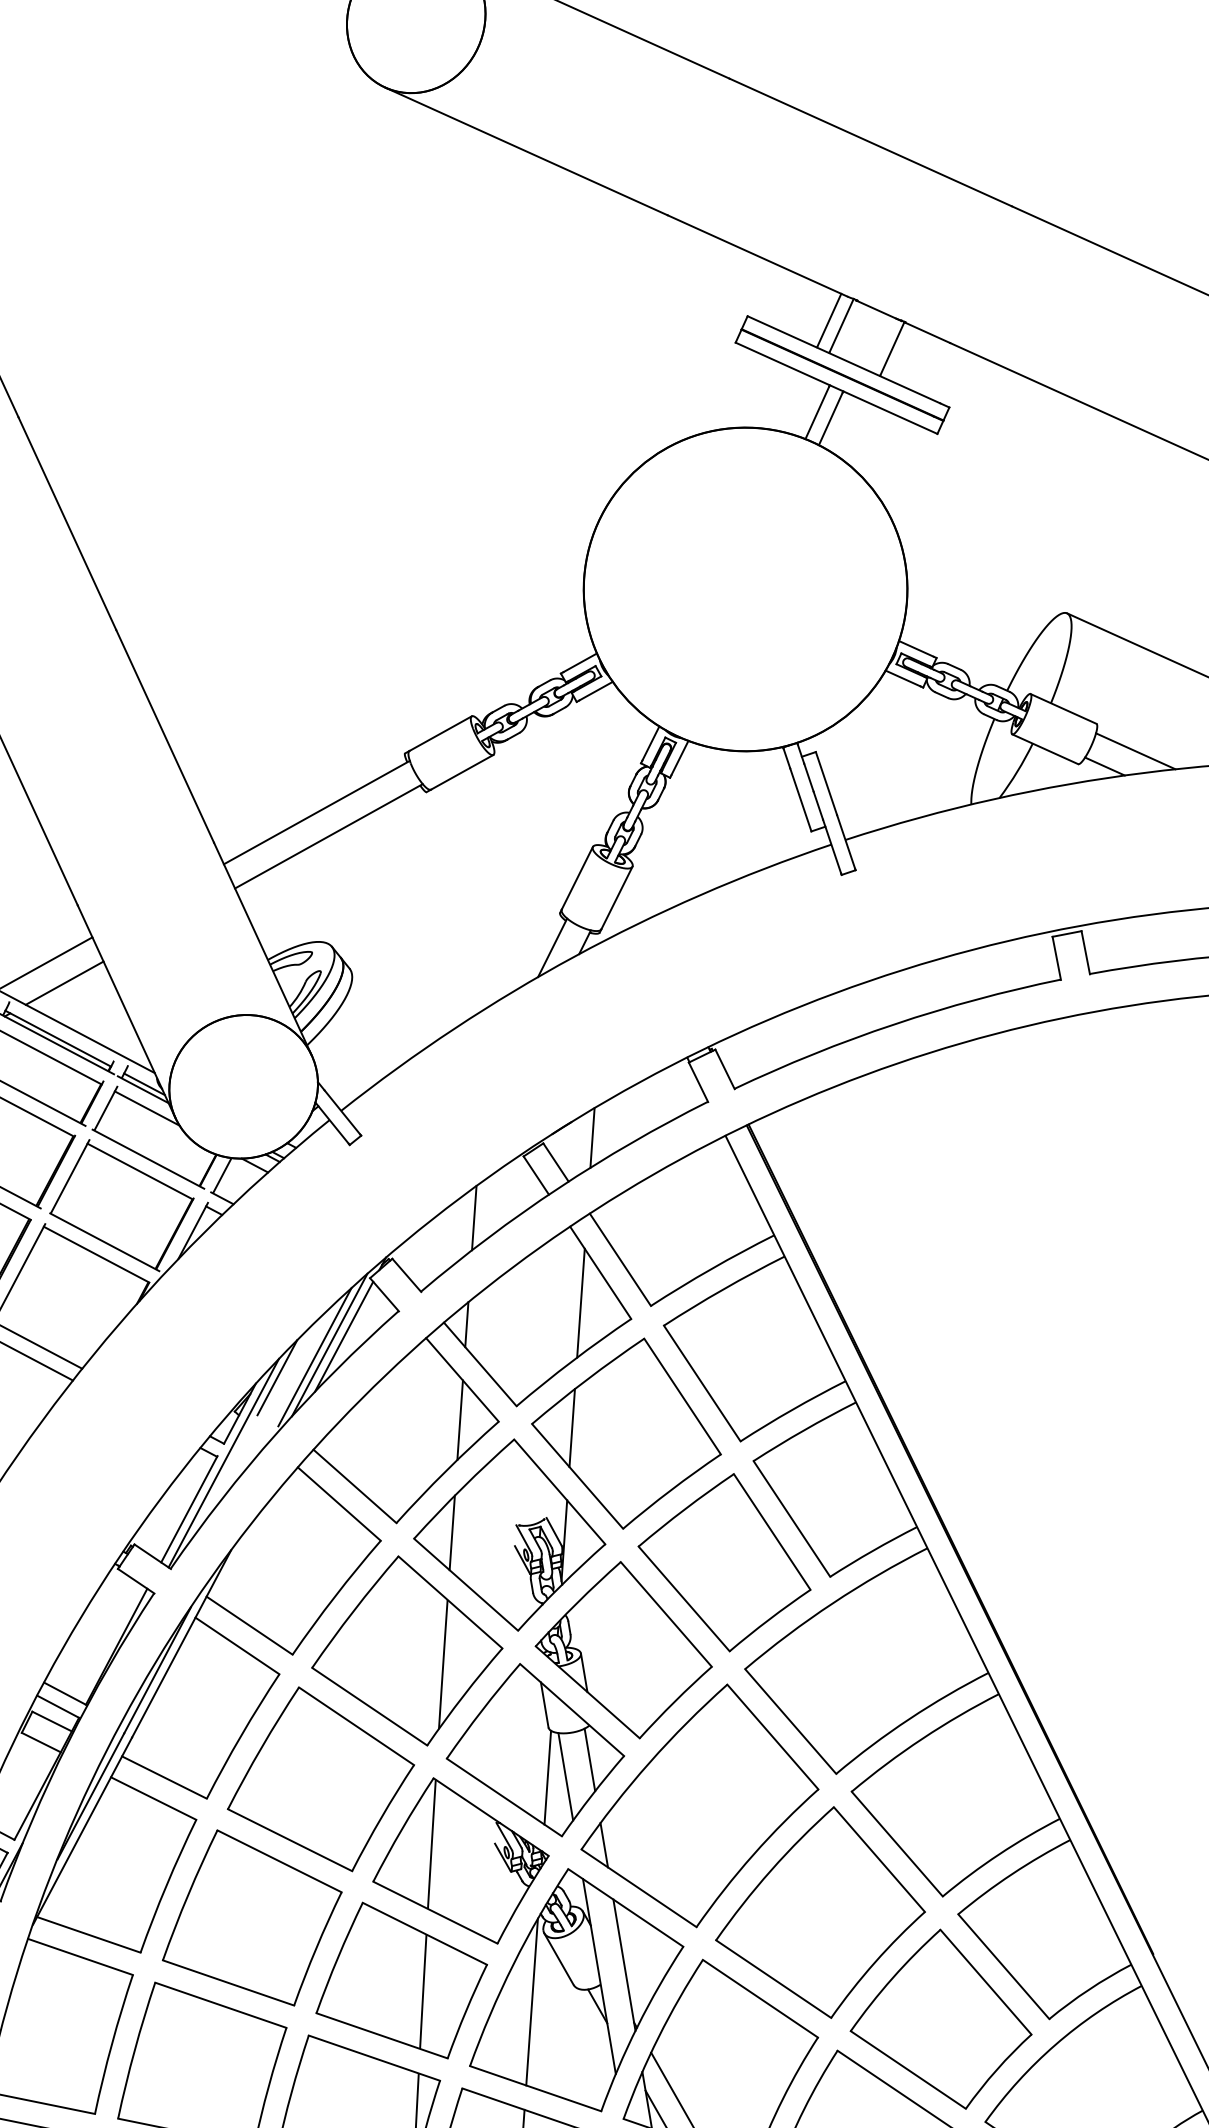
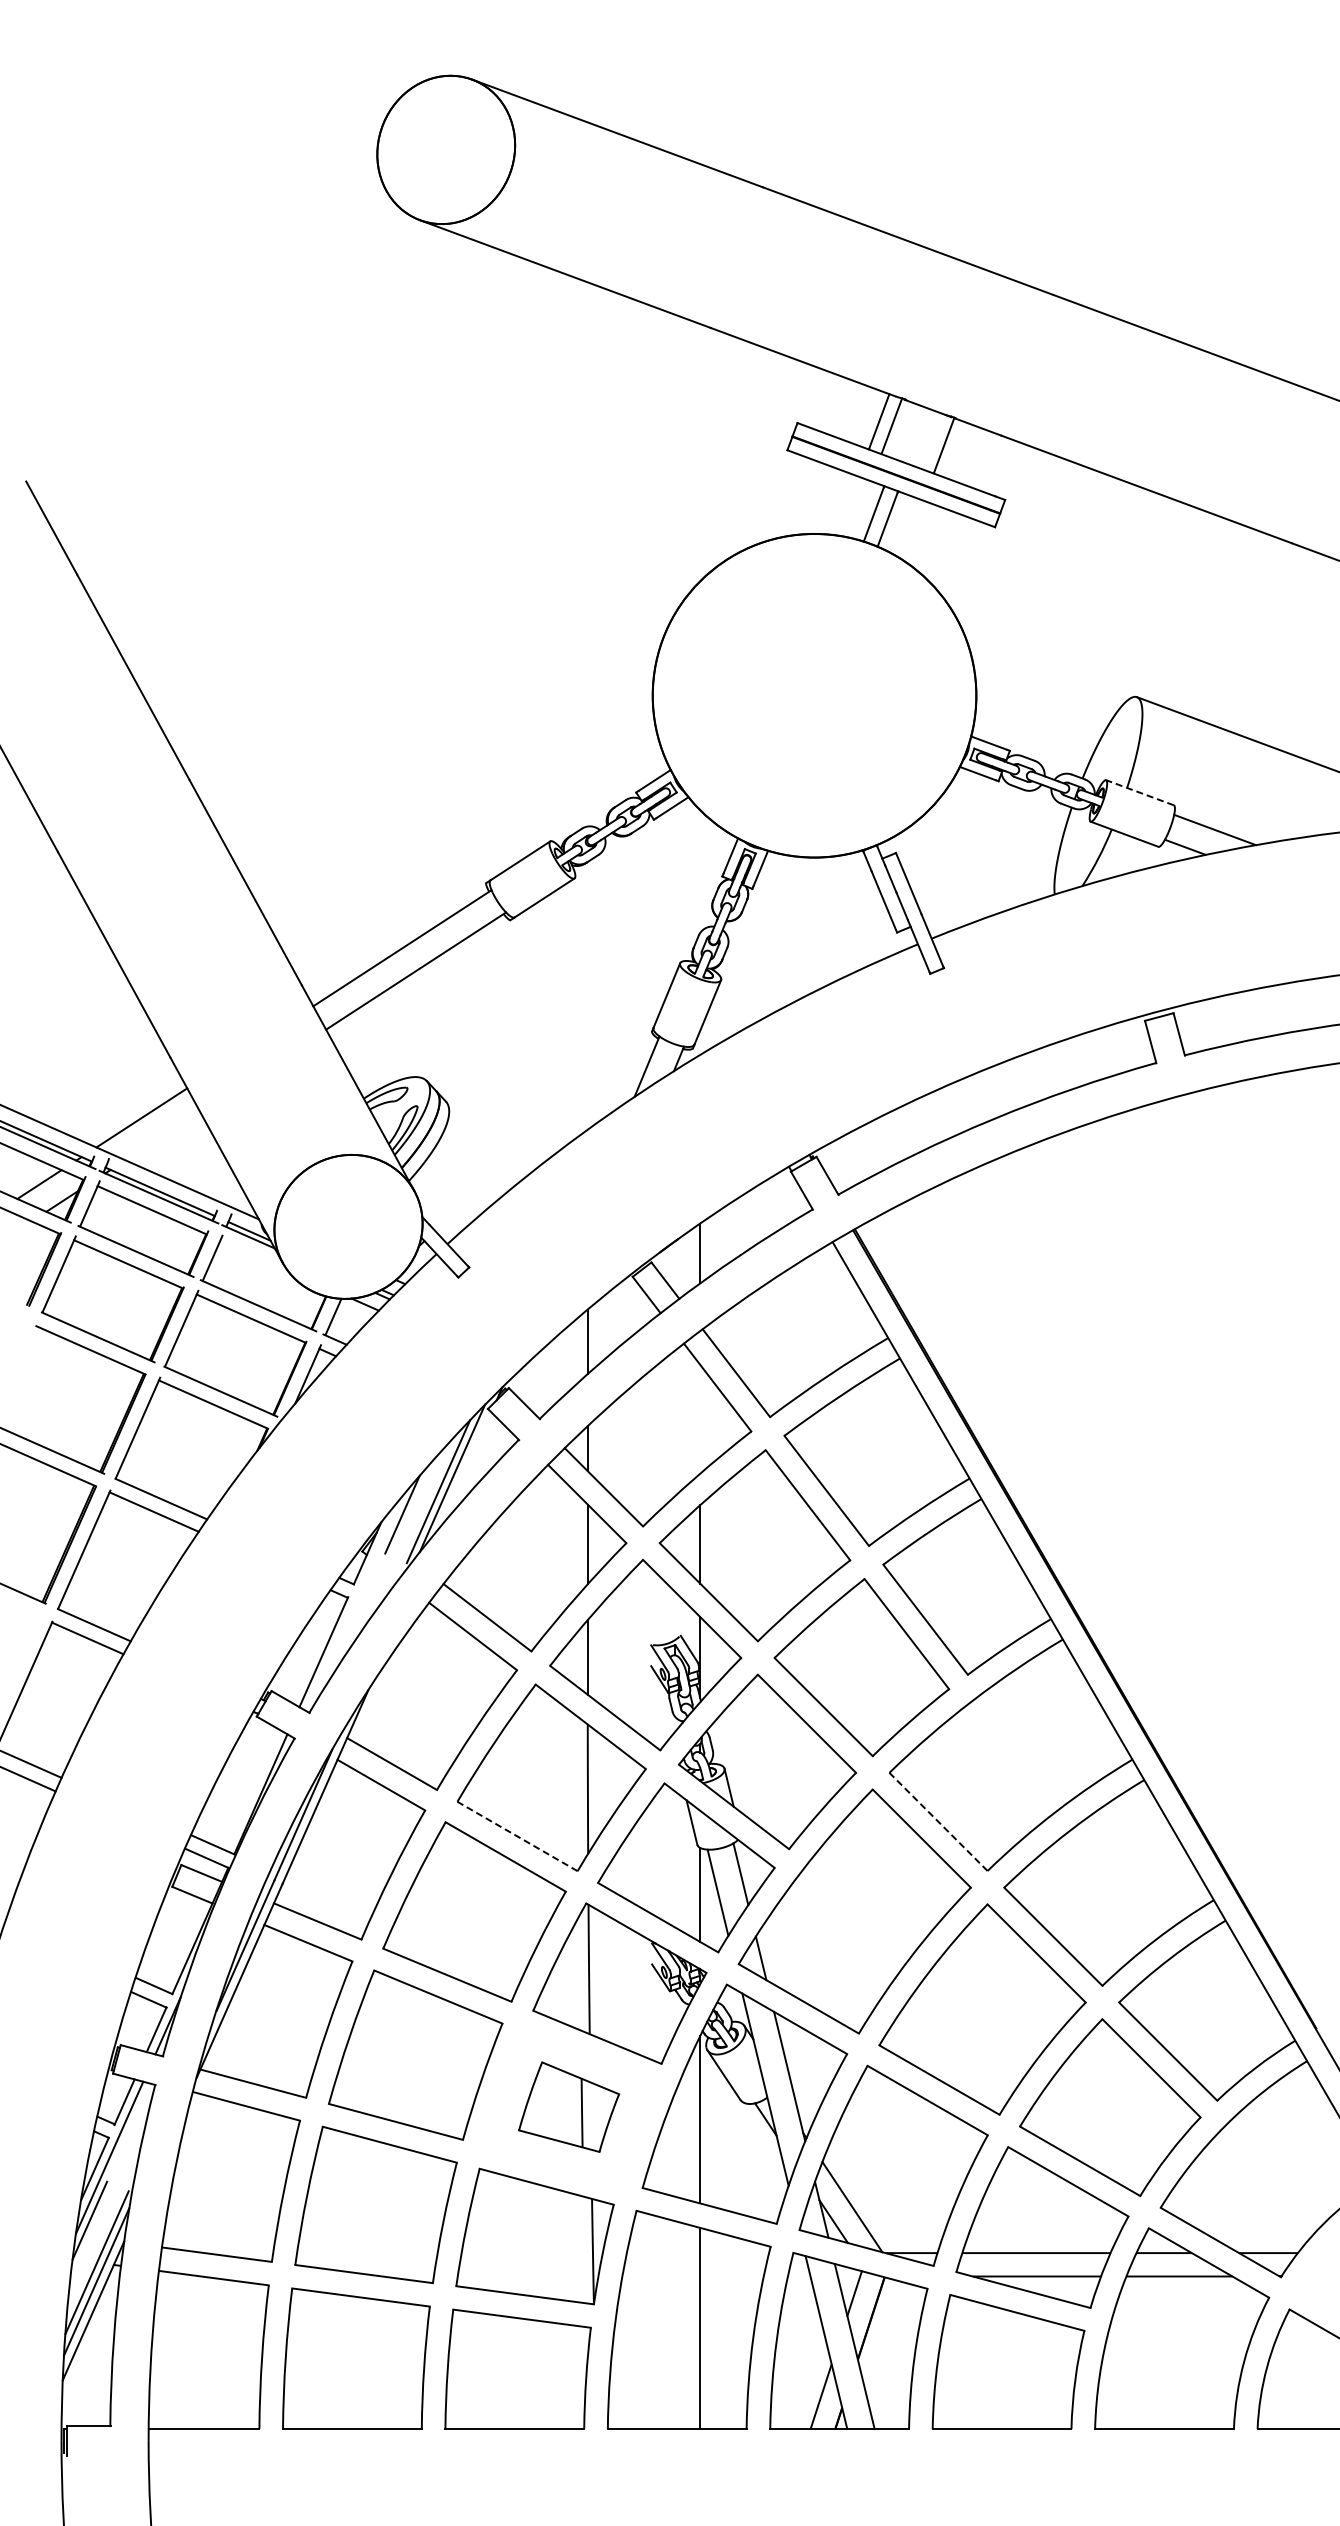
line: (1063, 708) -> (1139, 792), solid -> dashed
line: (64, 982) -> (162, 1135), removed
line: (146, 1108) -> (253, 1255), removed
line: (581, 1302) -> (700, 1418), removed
line: (344, 1336) -> (466, 1468), removed
line: (223, 1462) -> (354, 1603), removed
line: (369, 1706) -> (517, 1836), solid -> dashed
line: (790, 1721) -> (938, 1821), solid -> dashed
part: (401, 1979) -> (568, 2106), size x0.6

